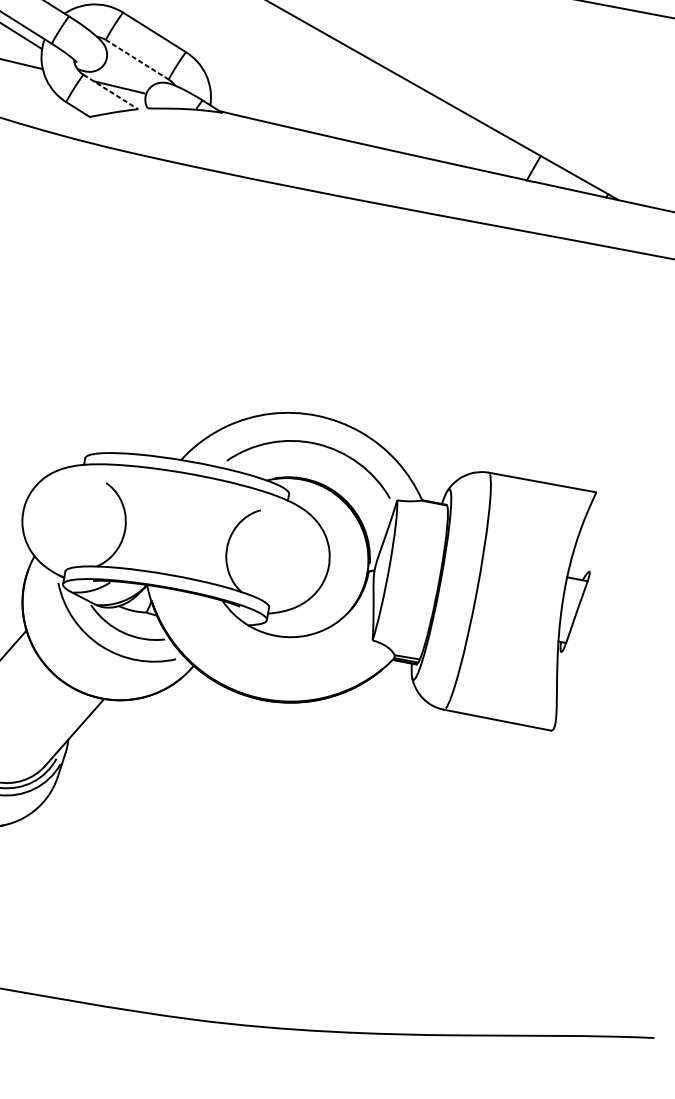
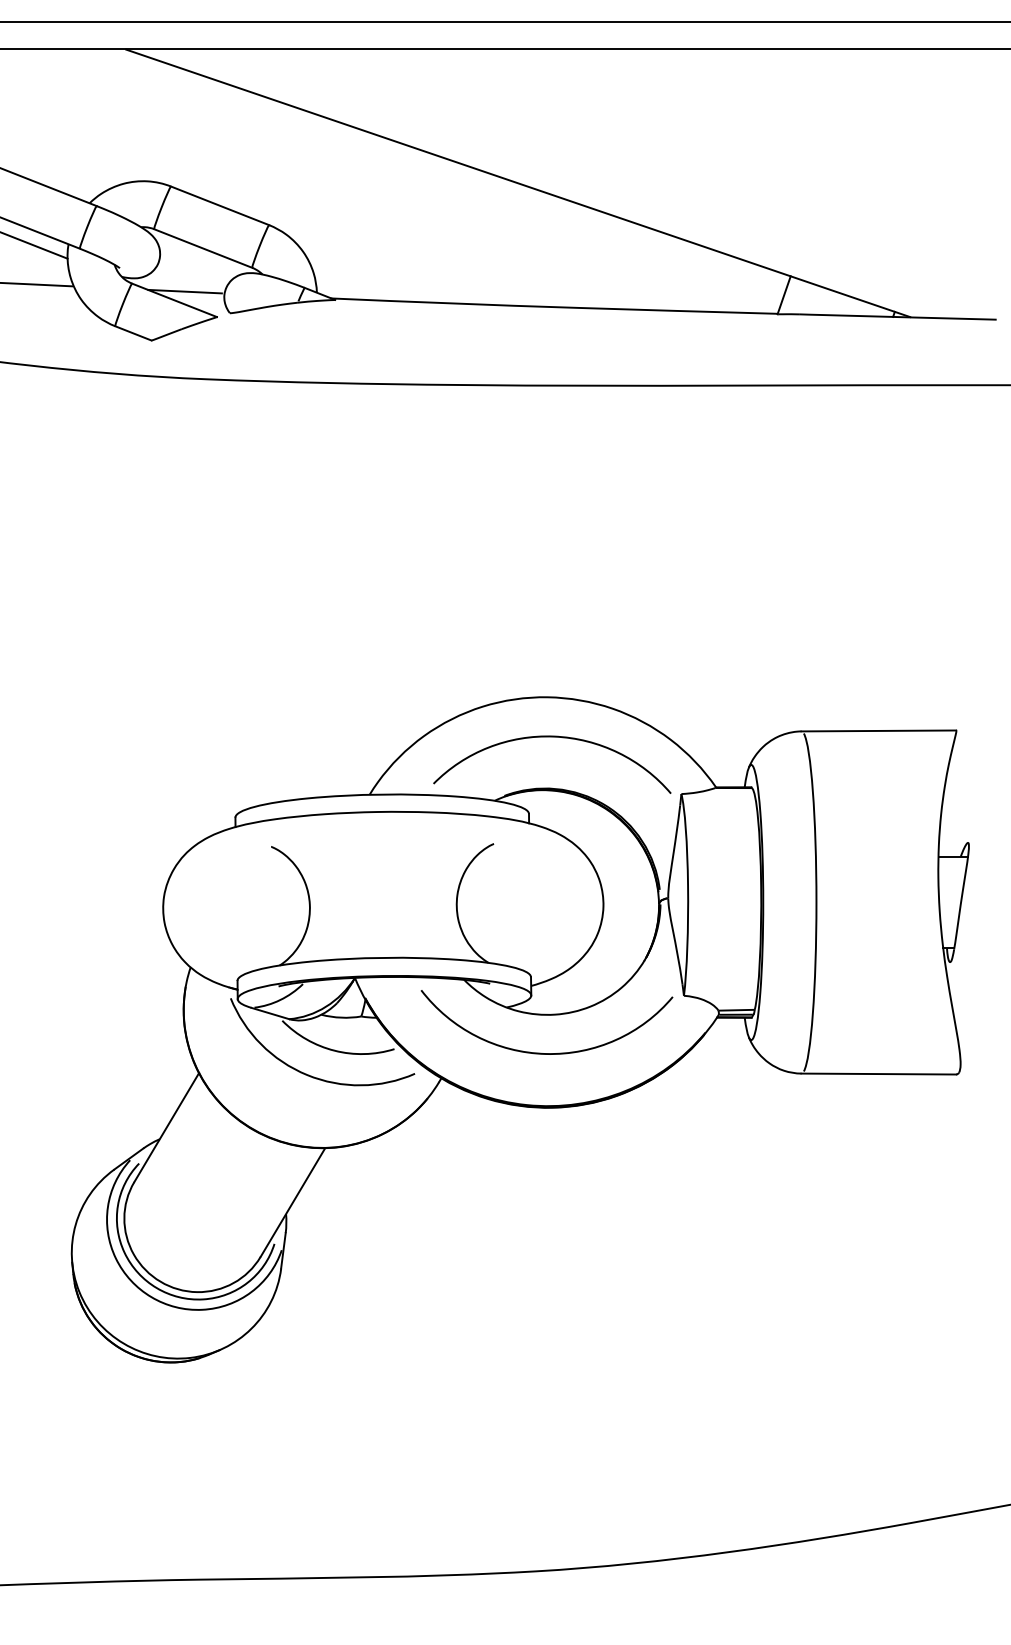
line: (137, 59) -> (203, 248), dashed -> solid
line: (110, 92) -> (174, 300), dashed -> solid
curve: (266, 661) -> (541, 1052), added

